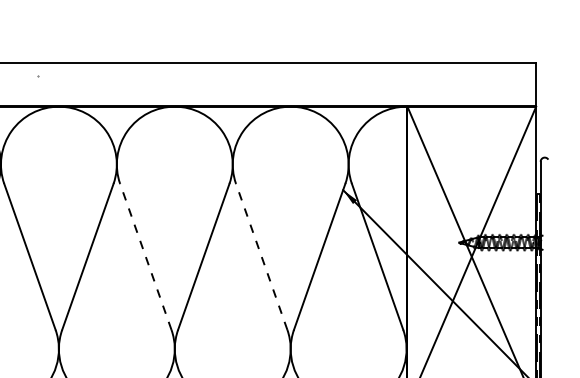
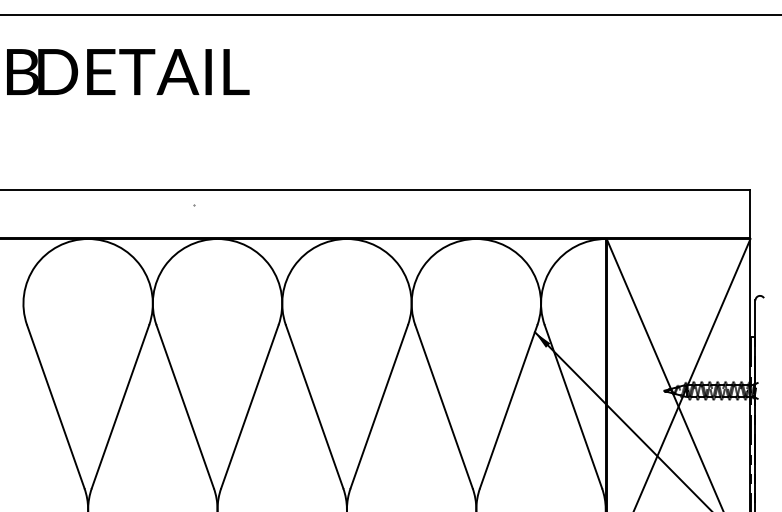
line: (145, 256) -> (314, 406), dashed -> solid
line: (261, 256) -> (443, 406), dashed -> solid

